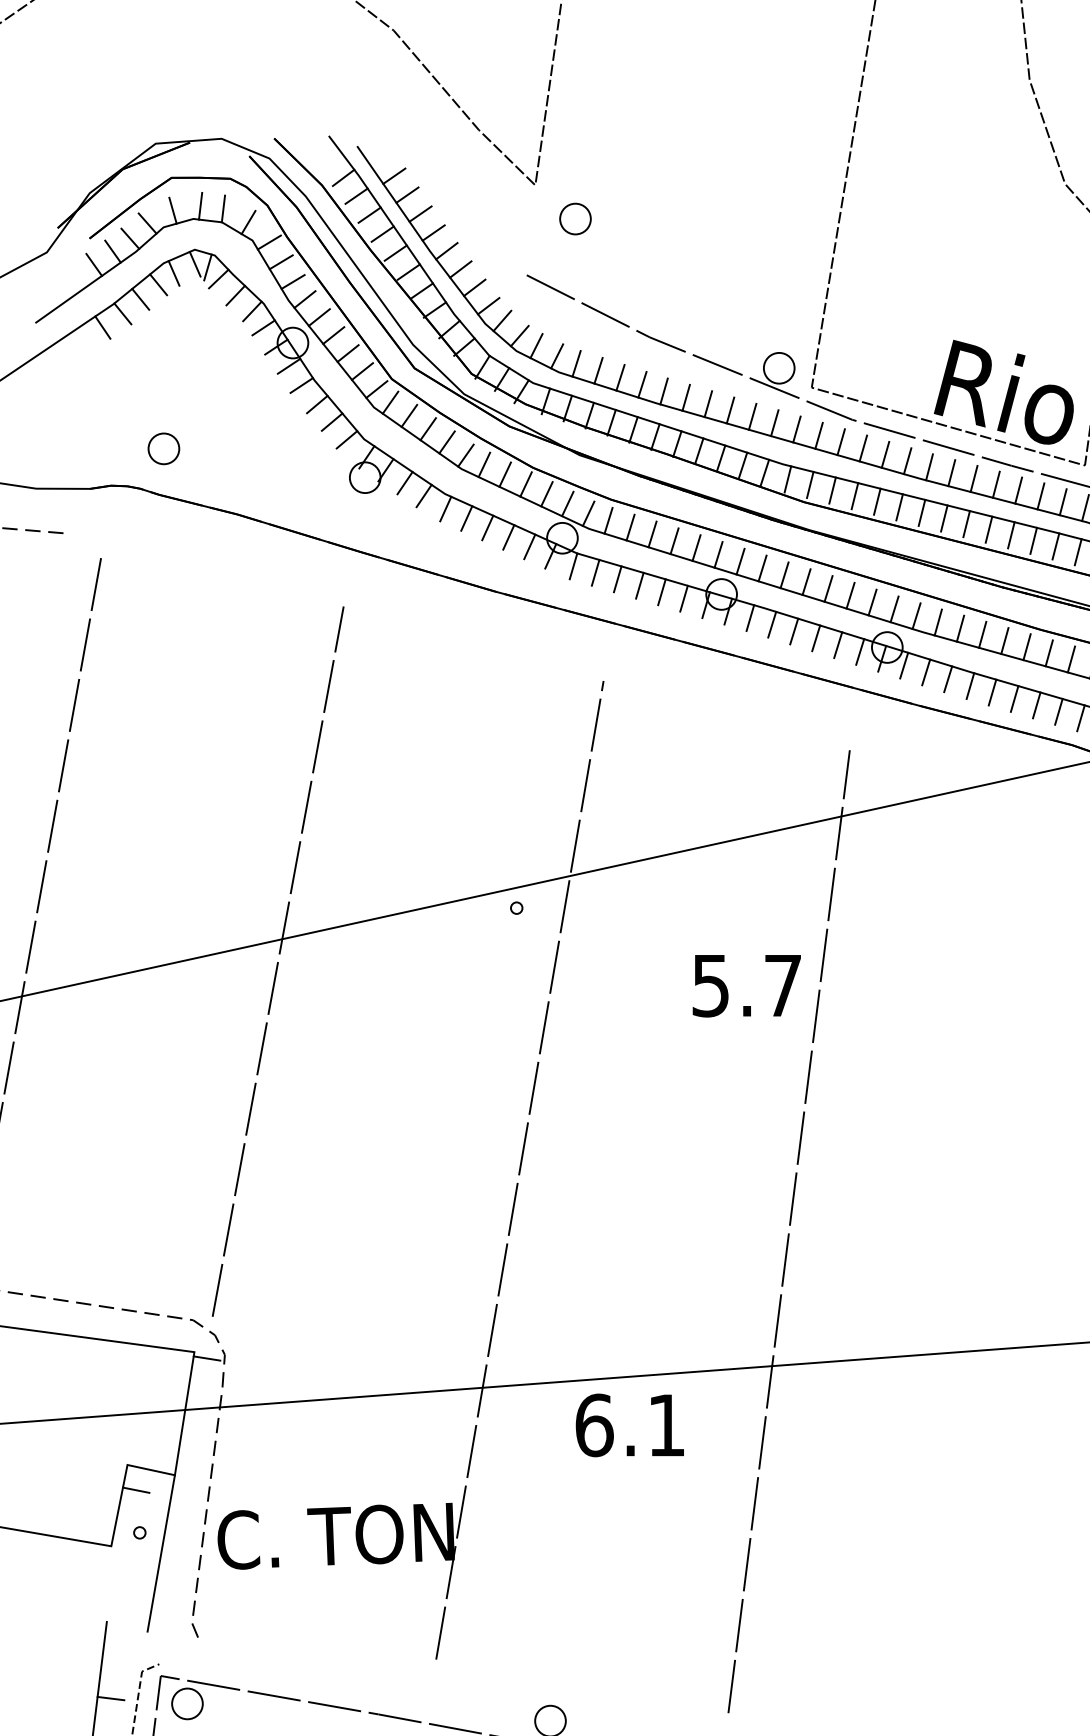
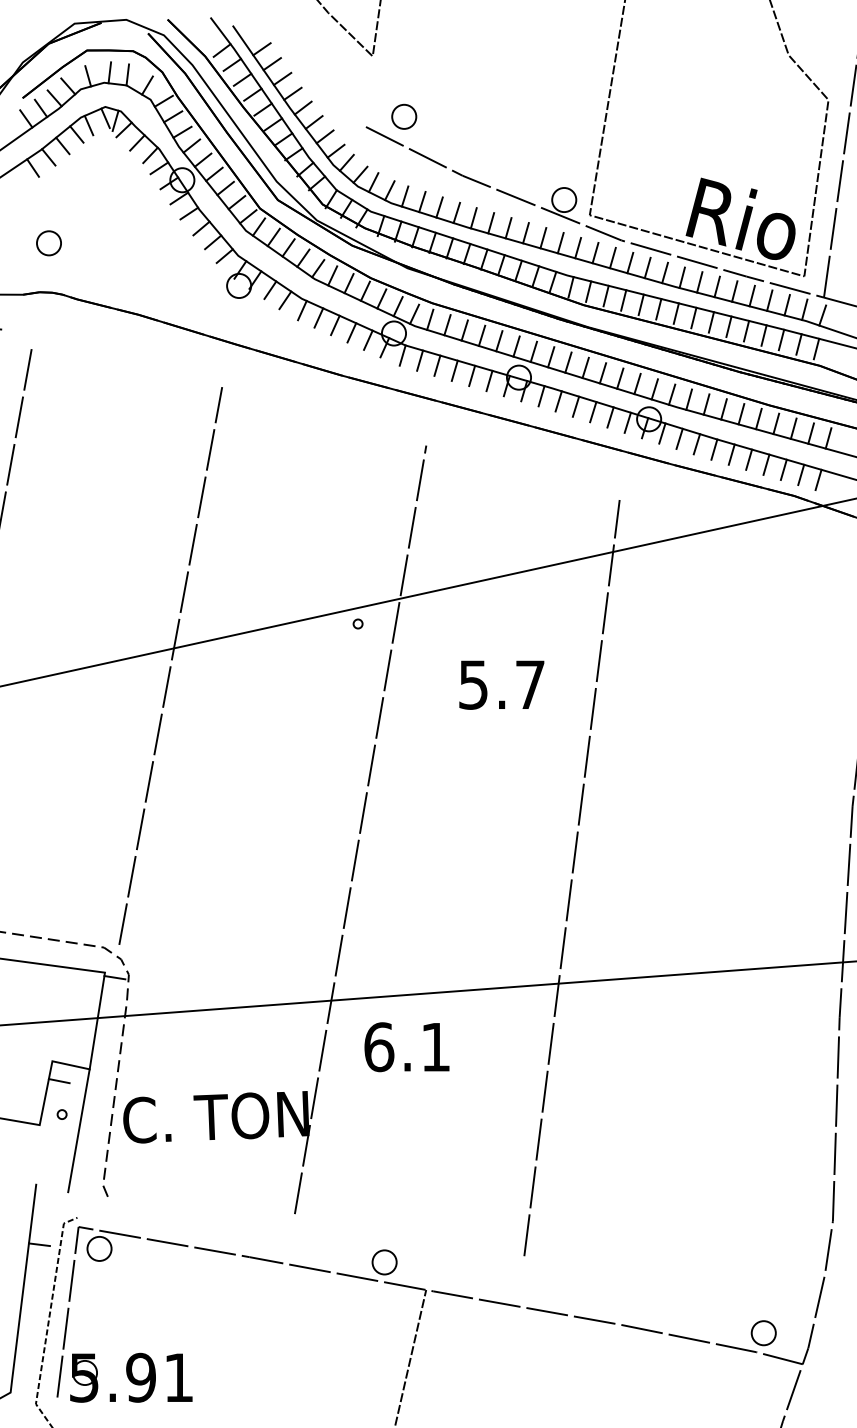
part: (575, 218) -> (404, 116), moved
part: (163, 449) -> (48, 243), moved
text: (746, 985) -> (501, 684), moved
text: (629, 1425) -> (406, 1047), moved

